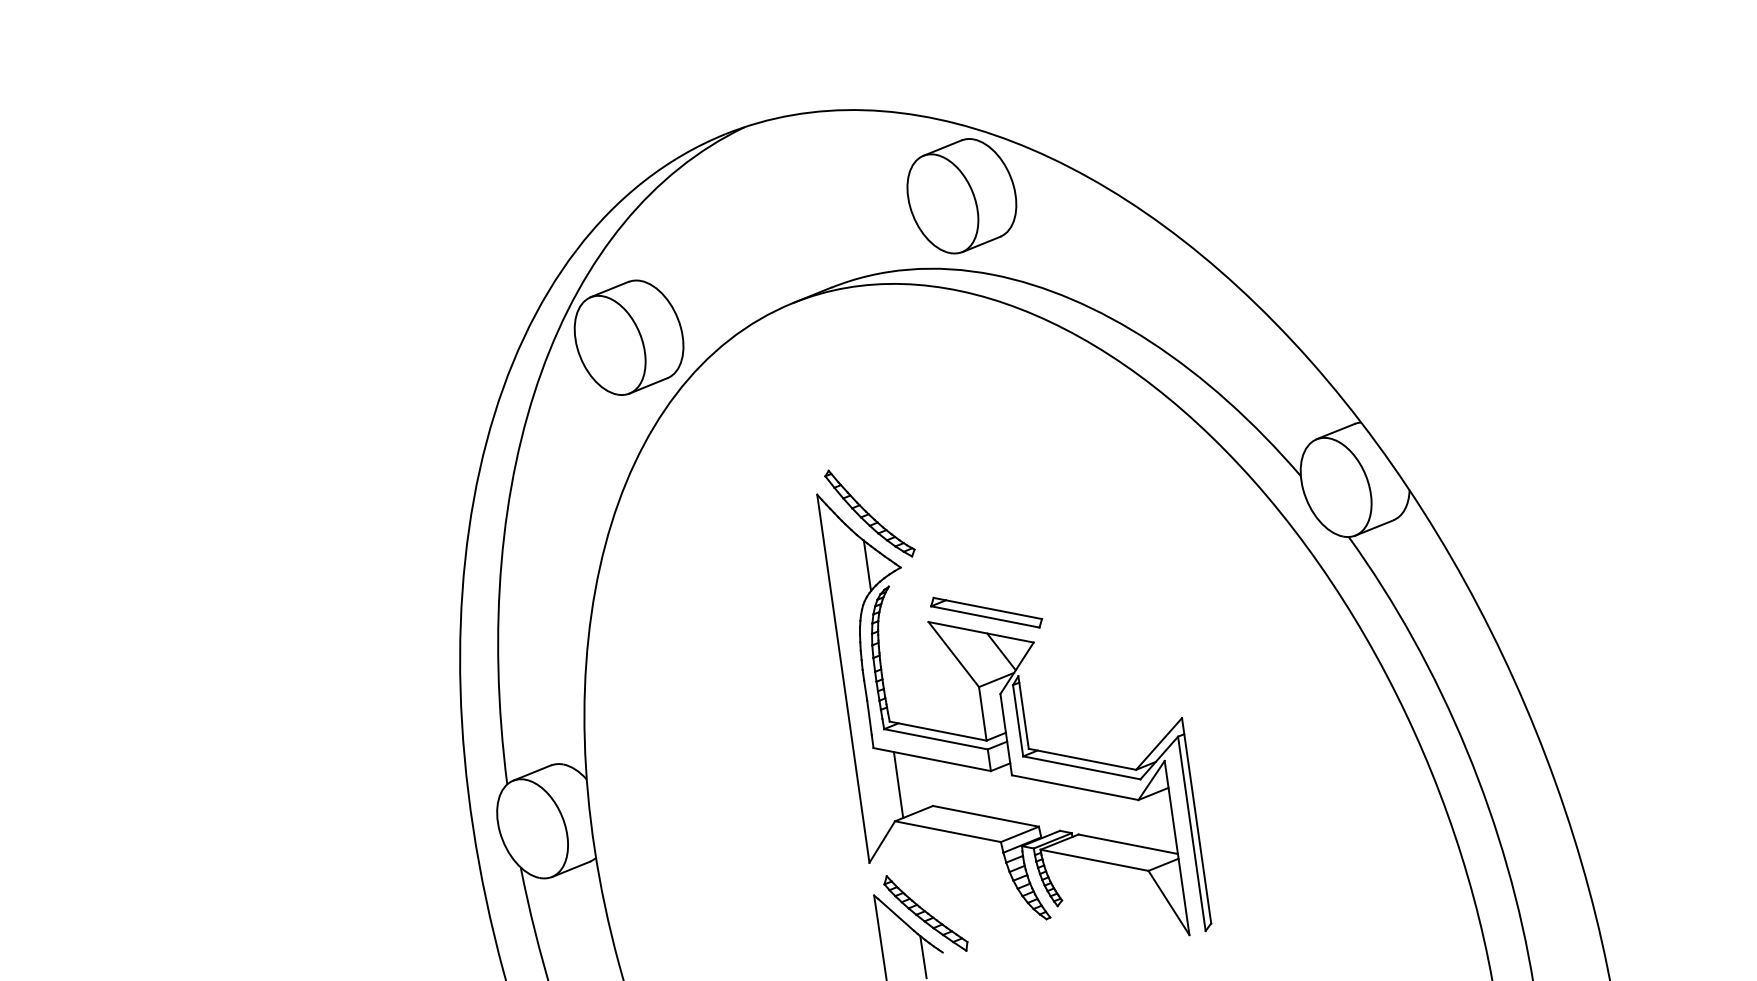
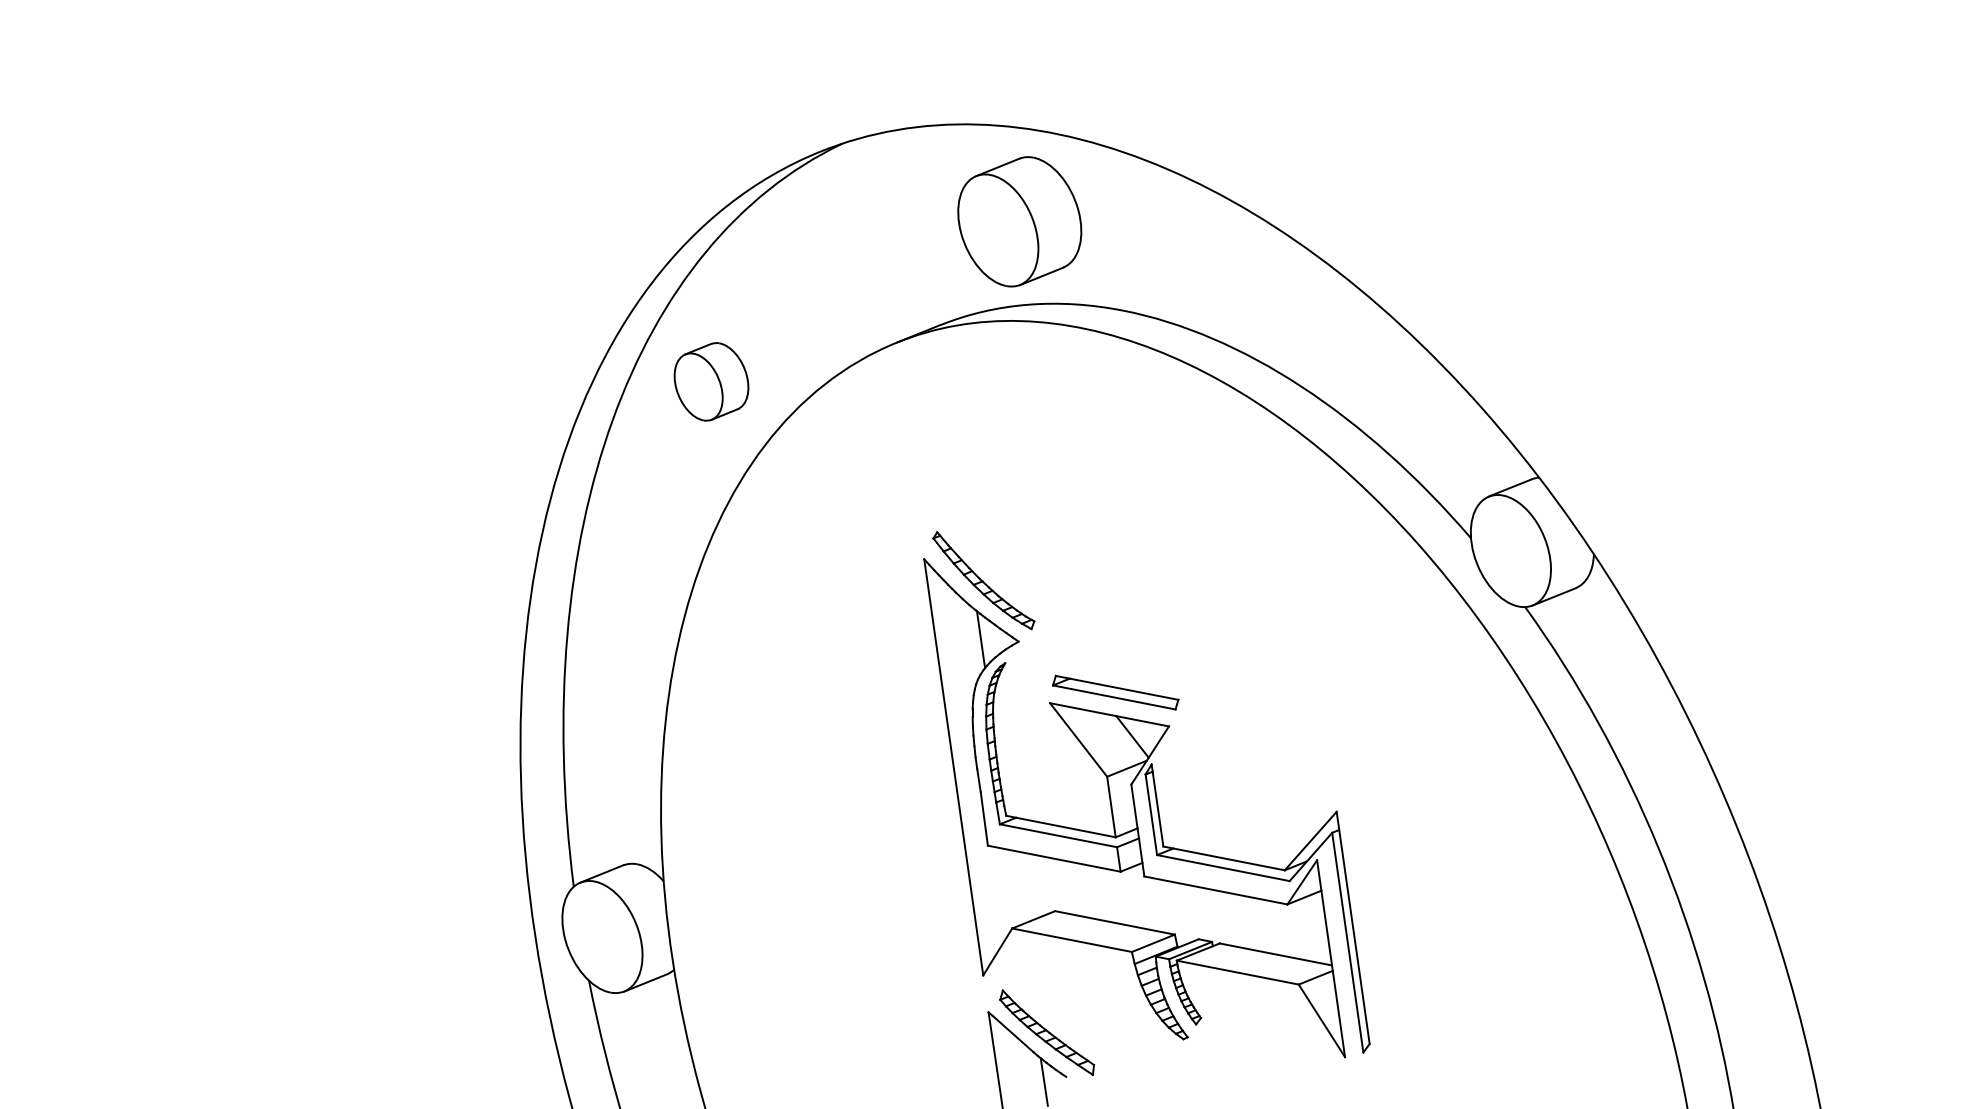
part: (961, 195) -> (1019, 221), moved
part: (629, 337) -> (711, 381), size x0.6
line: (897, 785) -> (1015, 887), removed

